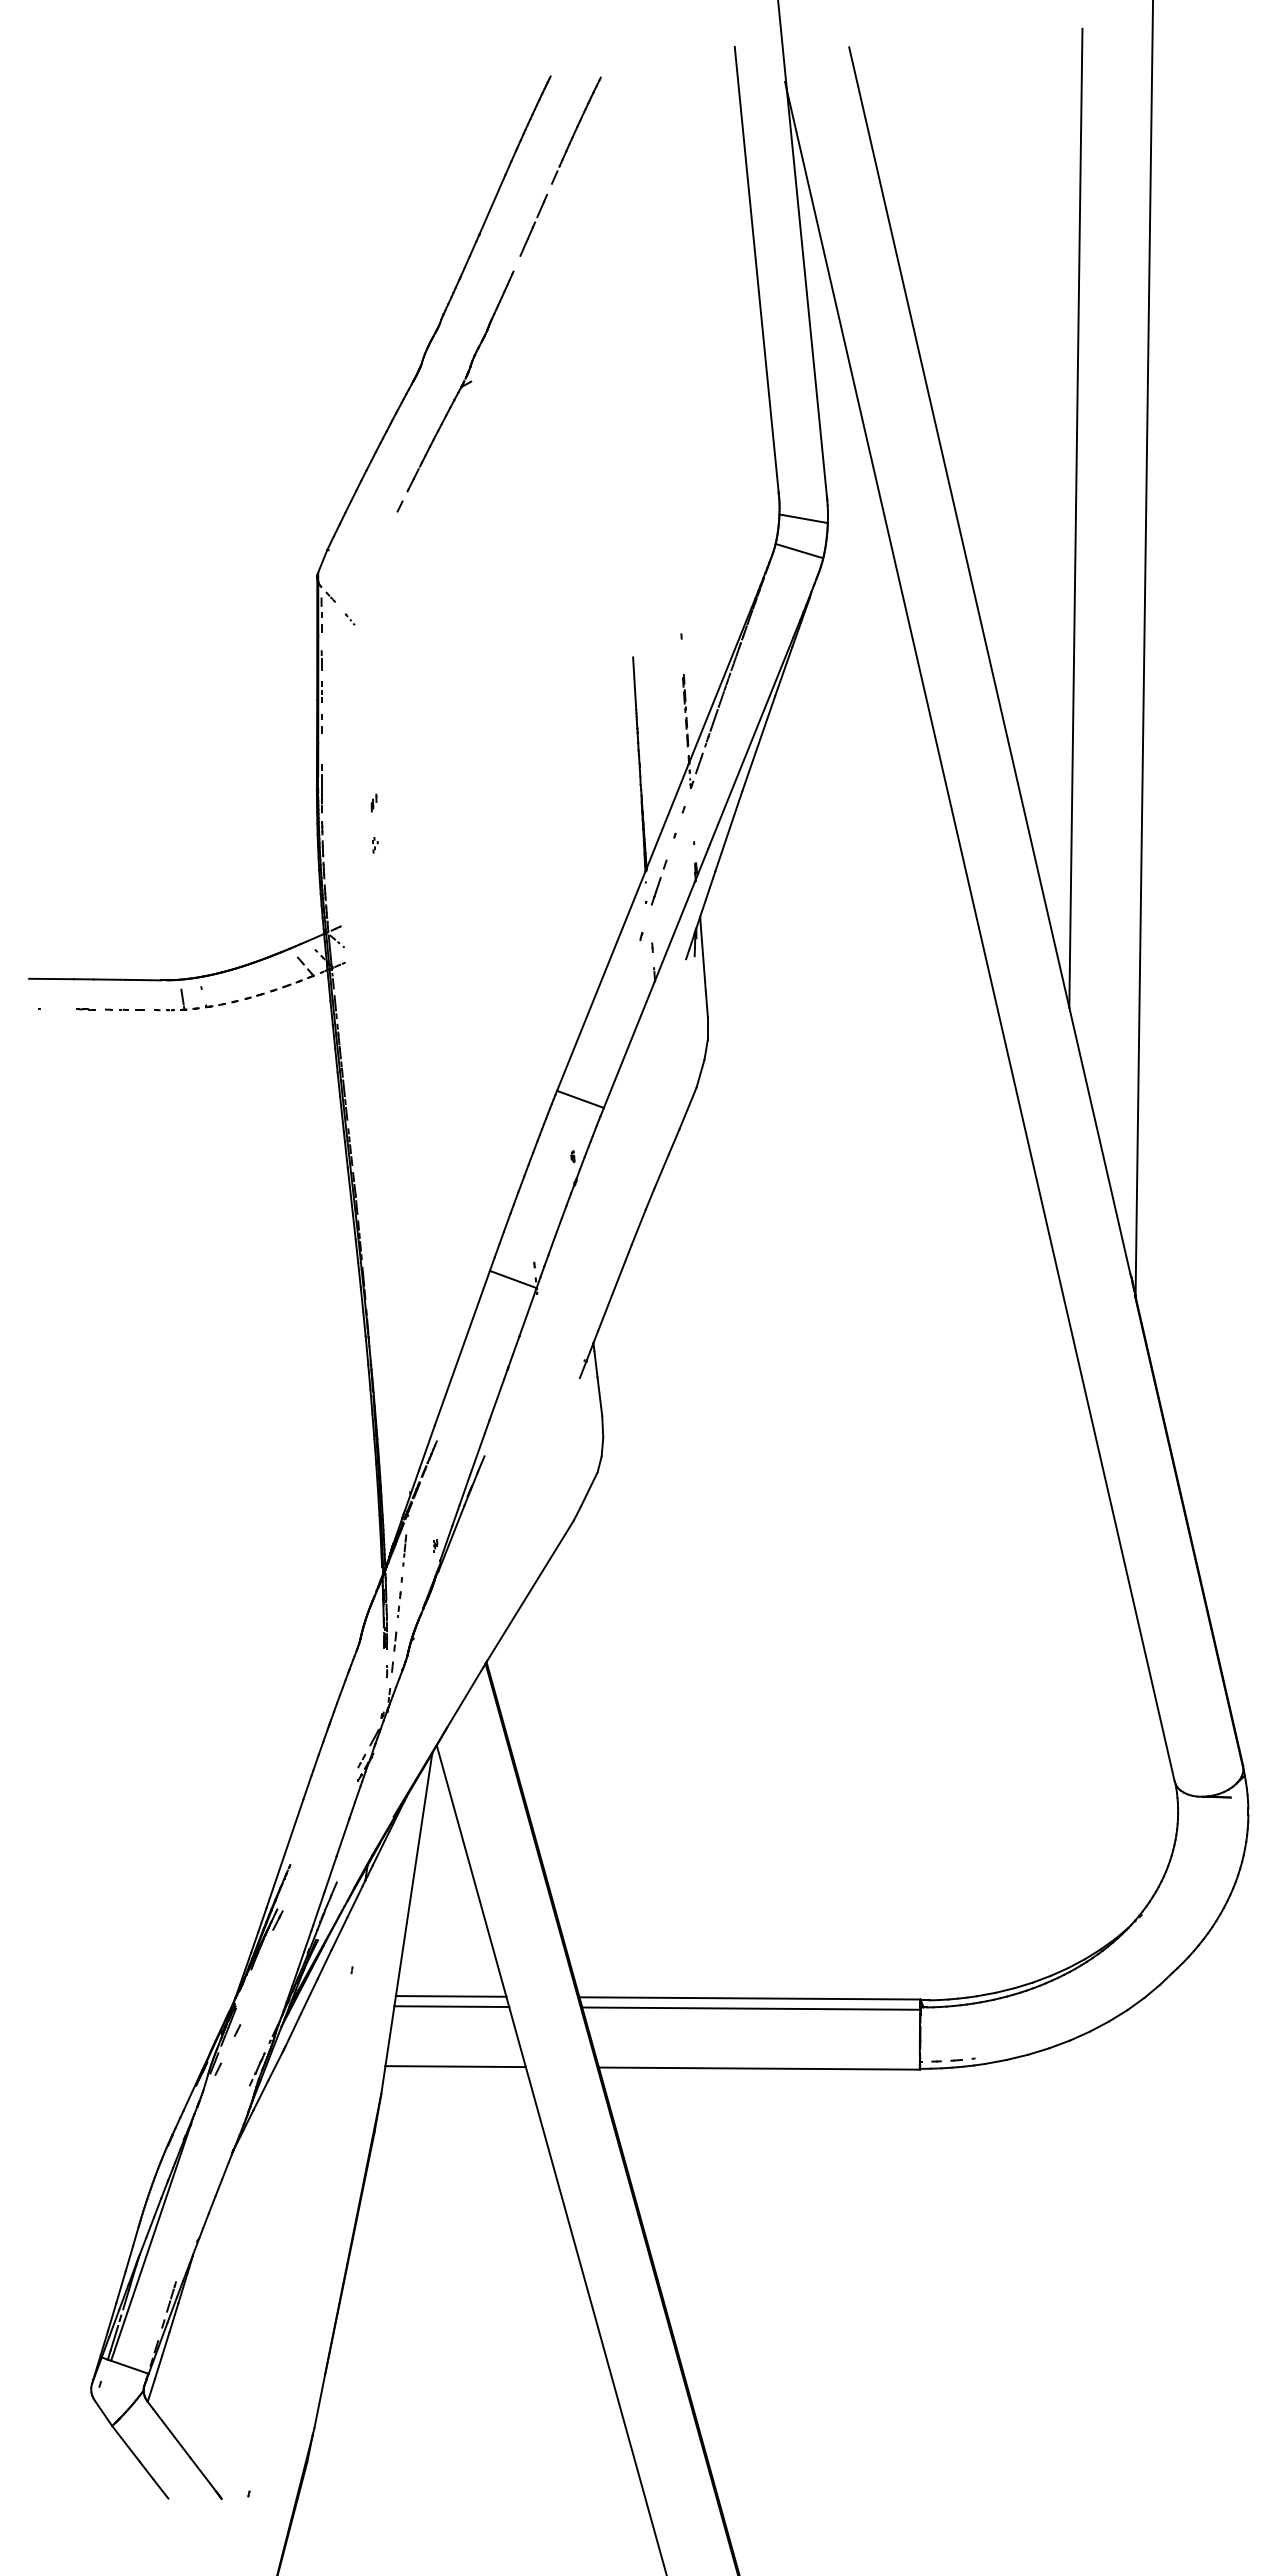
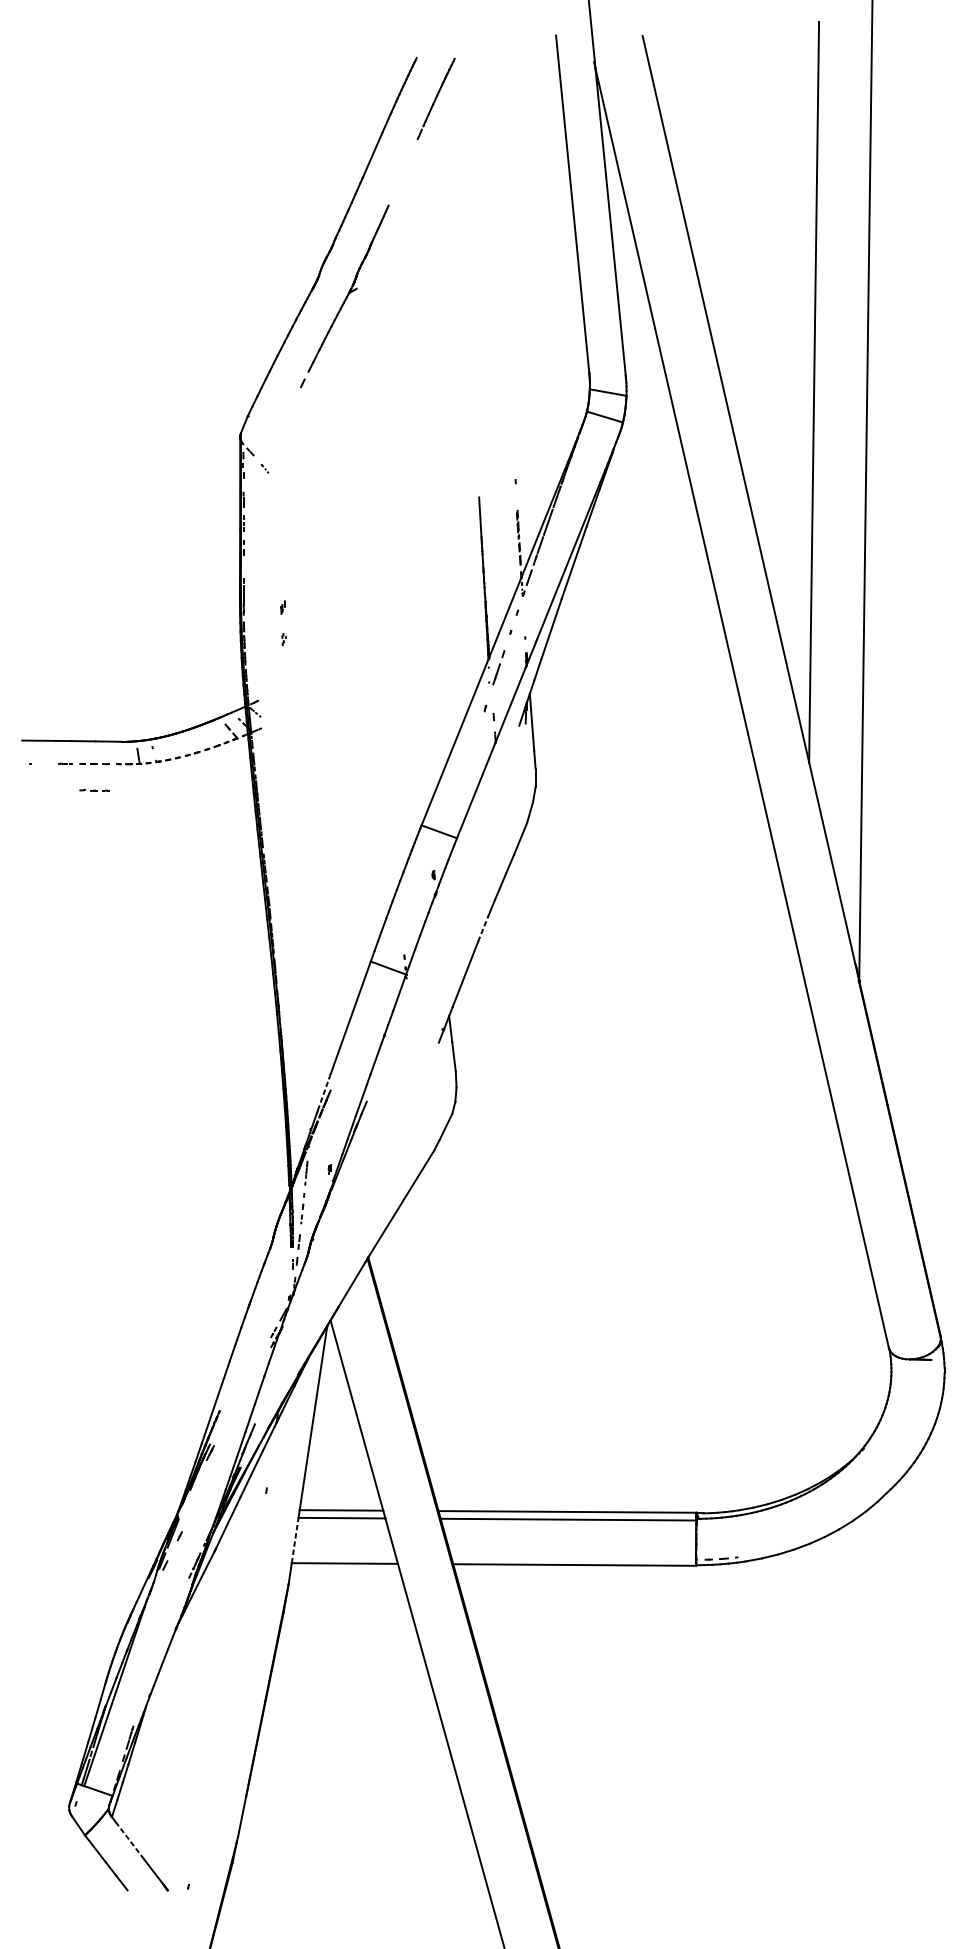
line: (533, 225) -> (403, 170), removed
part: (124, 1044) -> (94, 790), added
line: (638, 1227) -> (483, 928), solid -> dashed
line: (427, 1446) -> (323, 1094), solid -> dashed
line: (390, 2035) -> (295, 1539), solid -> dashed
line: (171, 2432) -> (129, 1840), solid -> dashed

